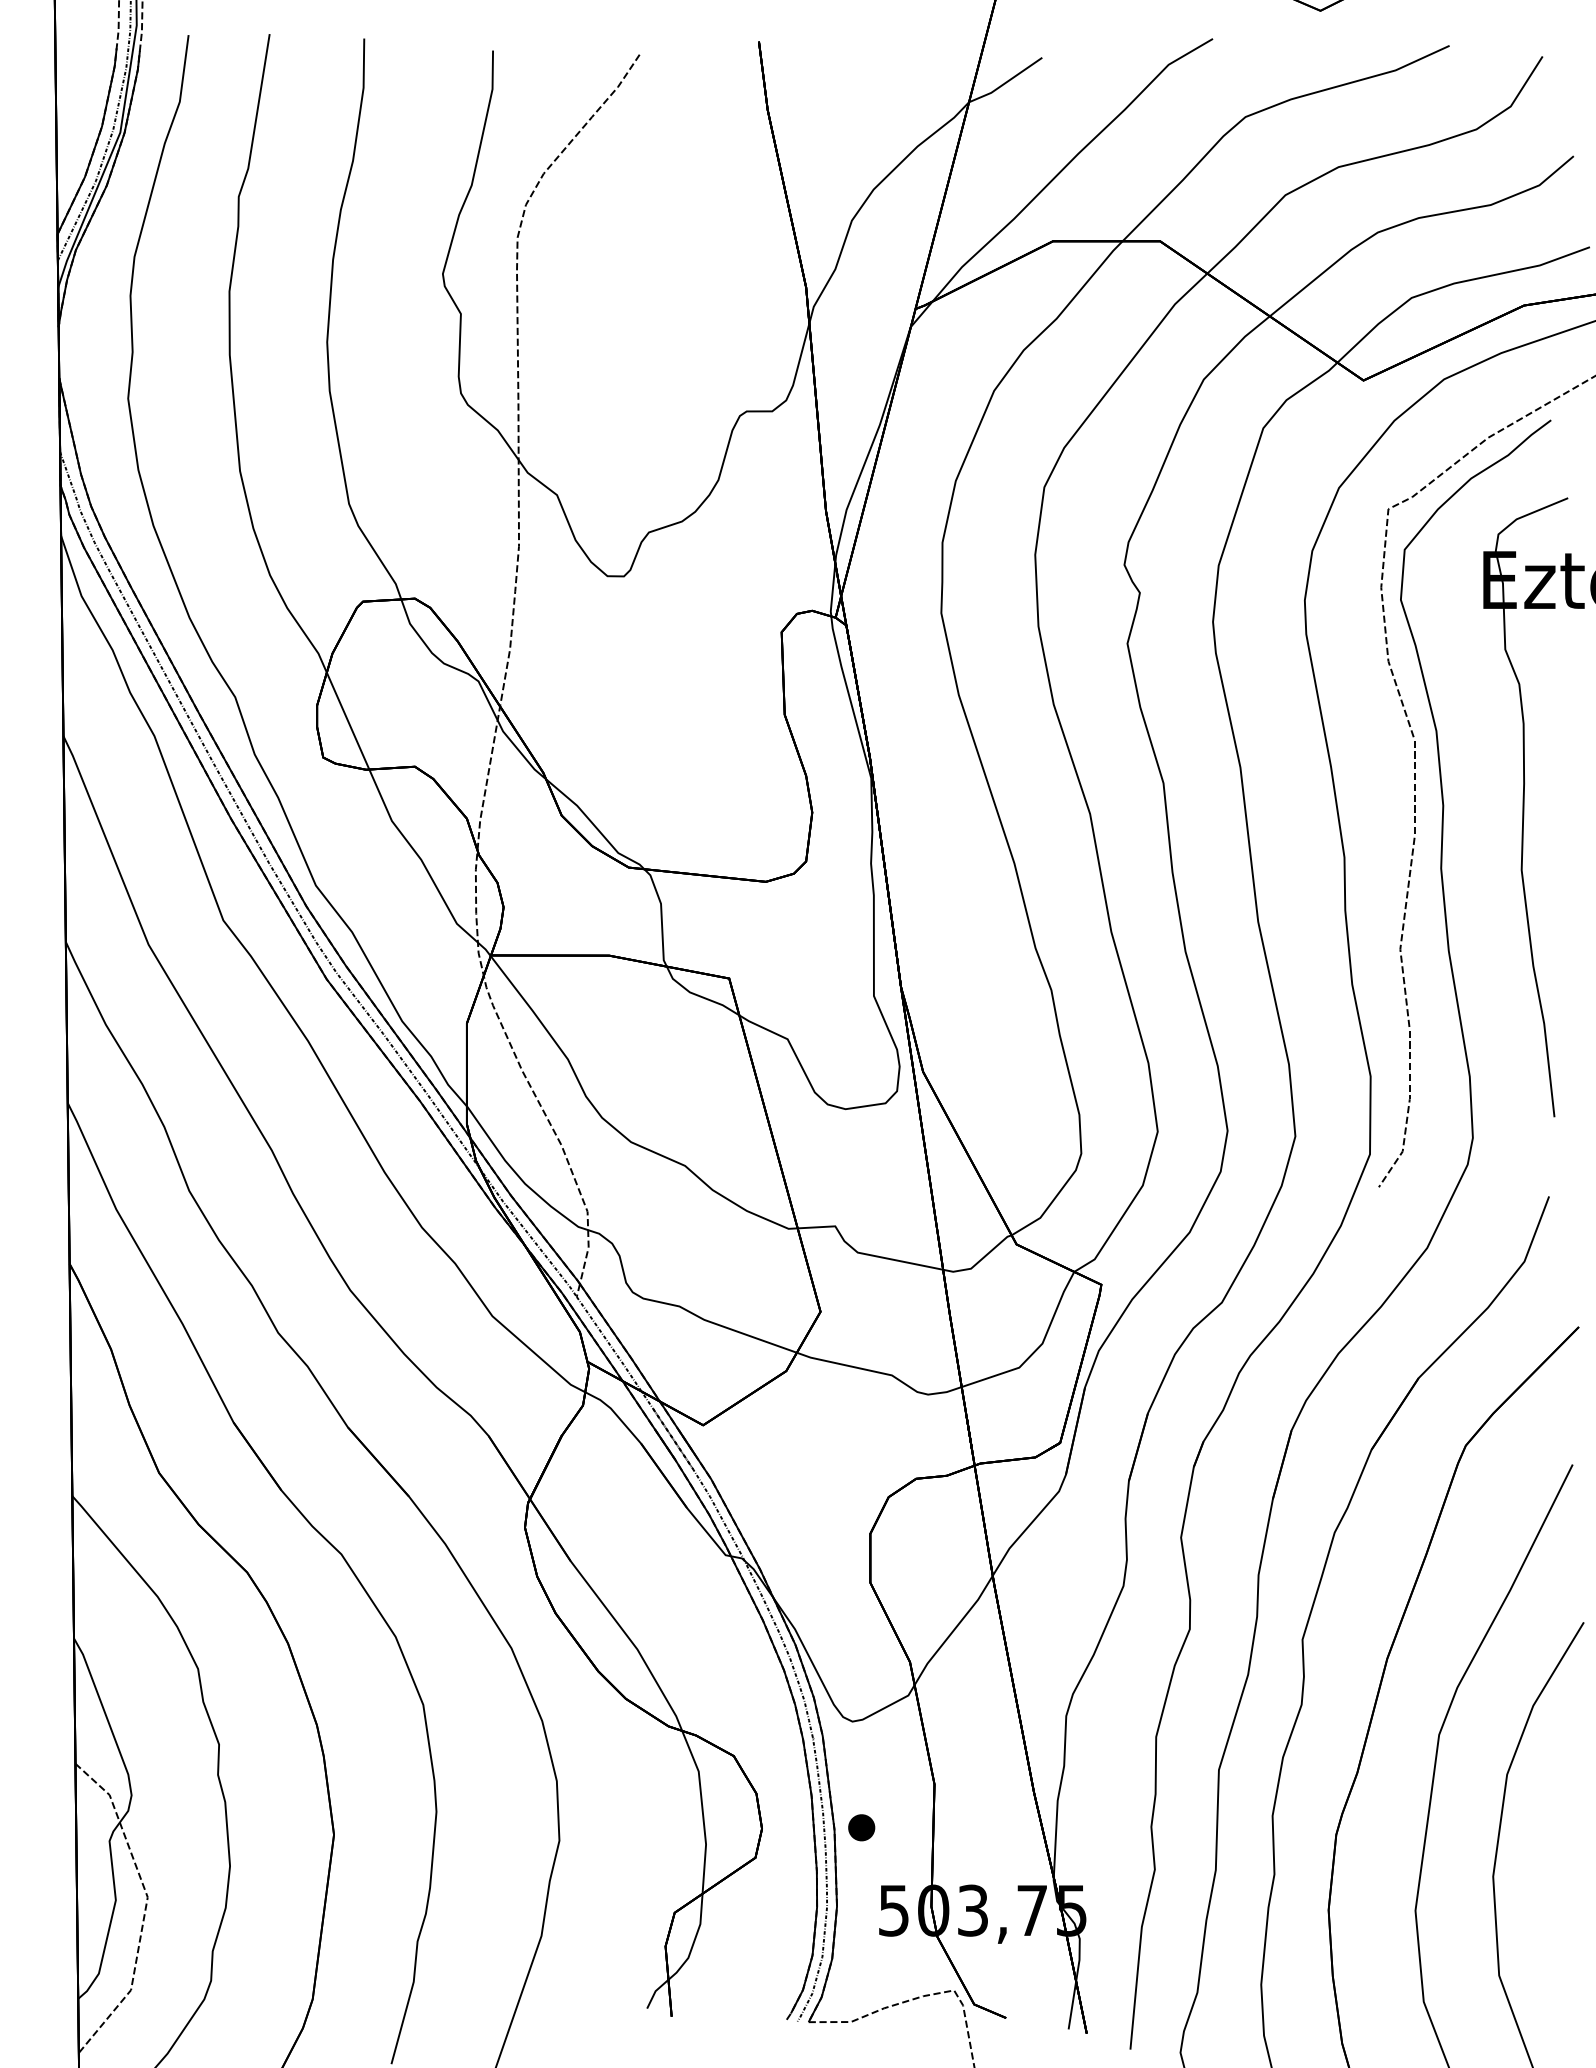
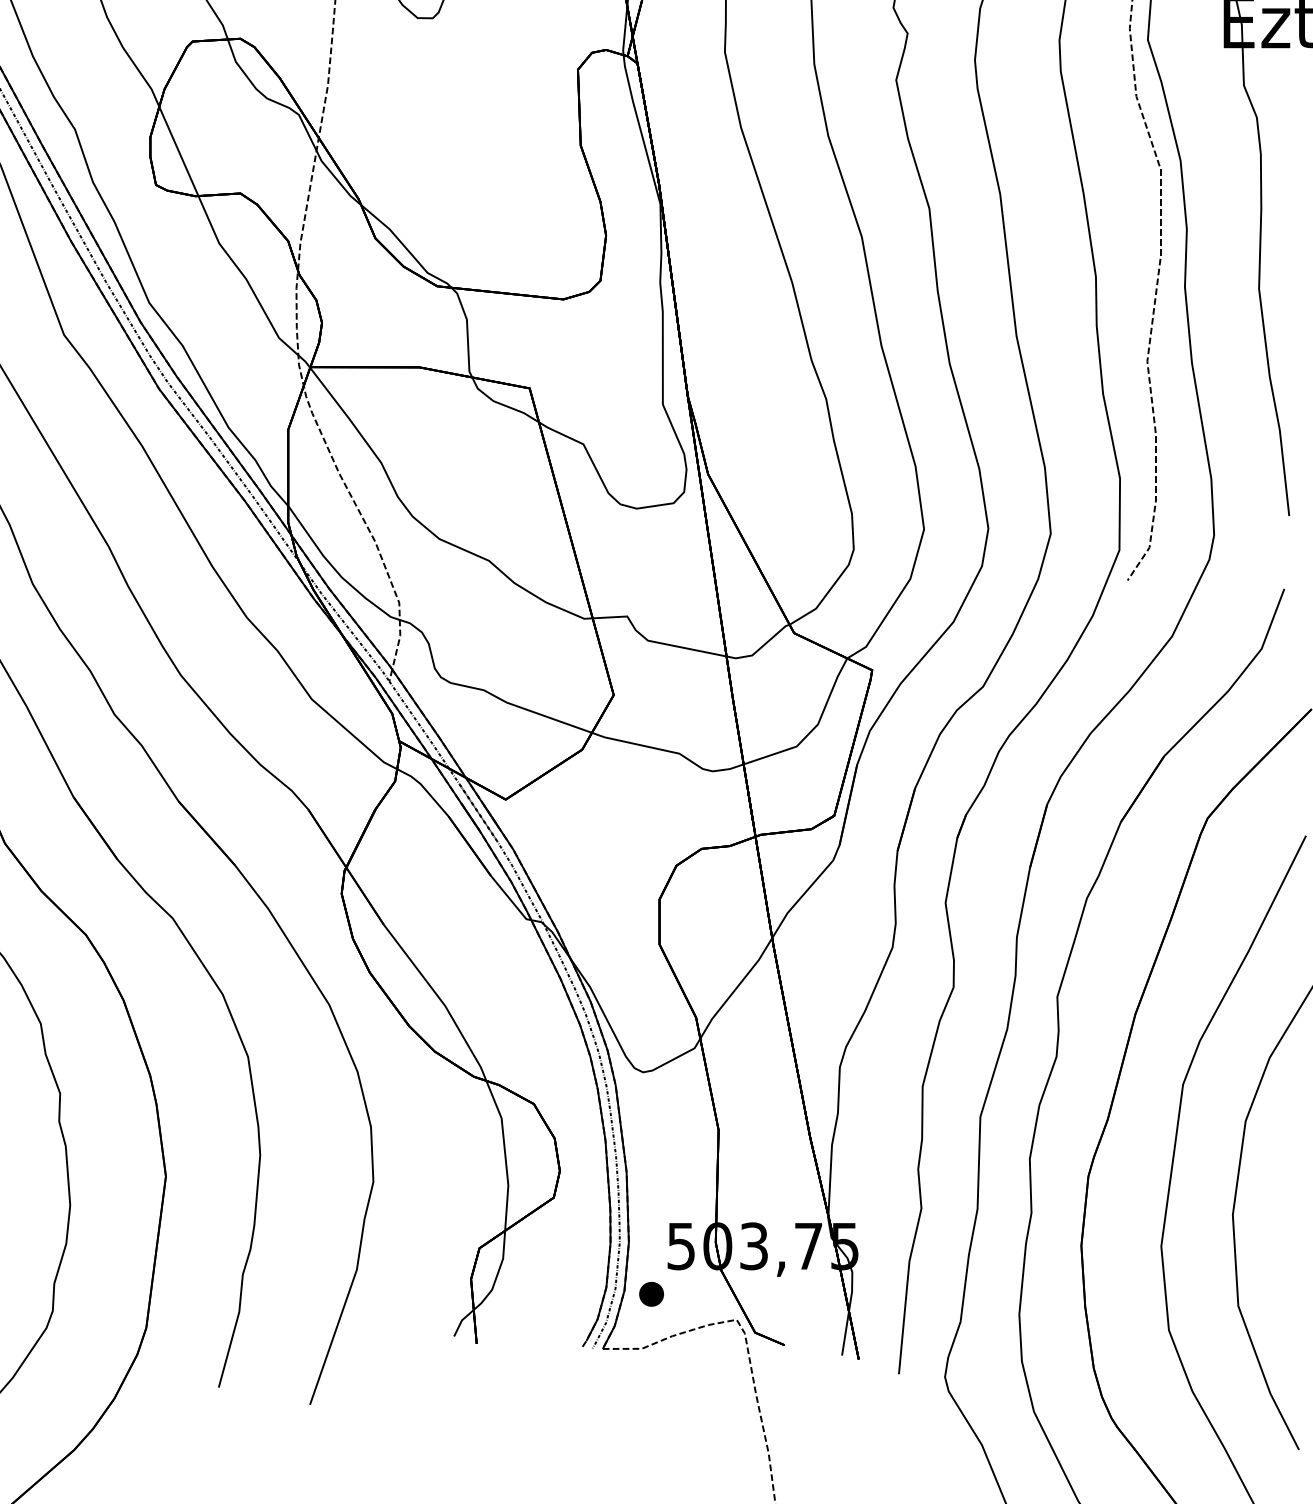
part: (861, 1827) -> (651, 1294), moved

